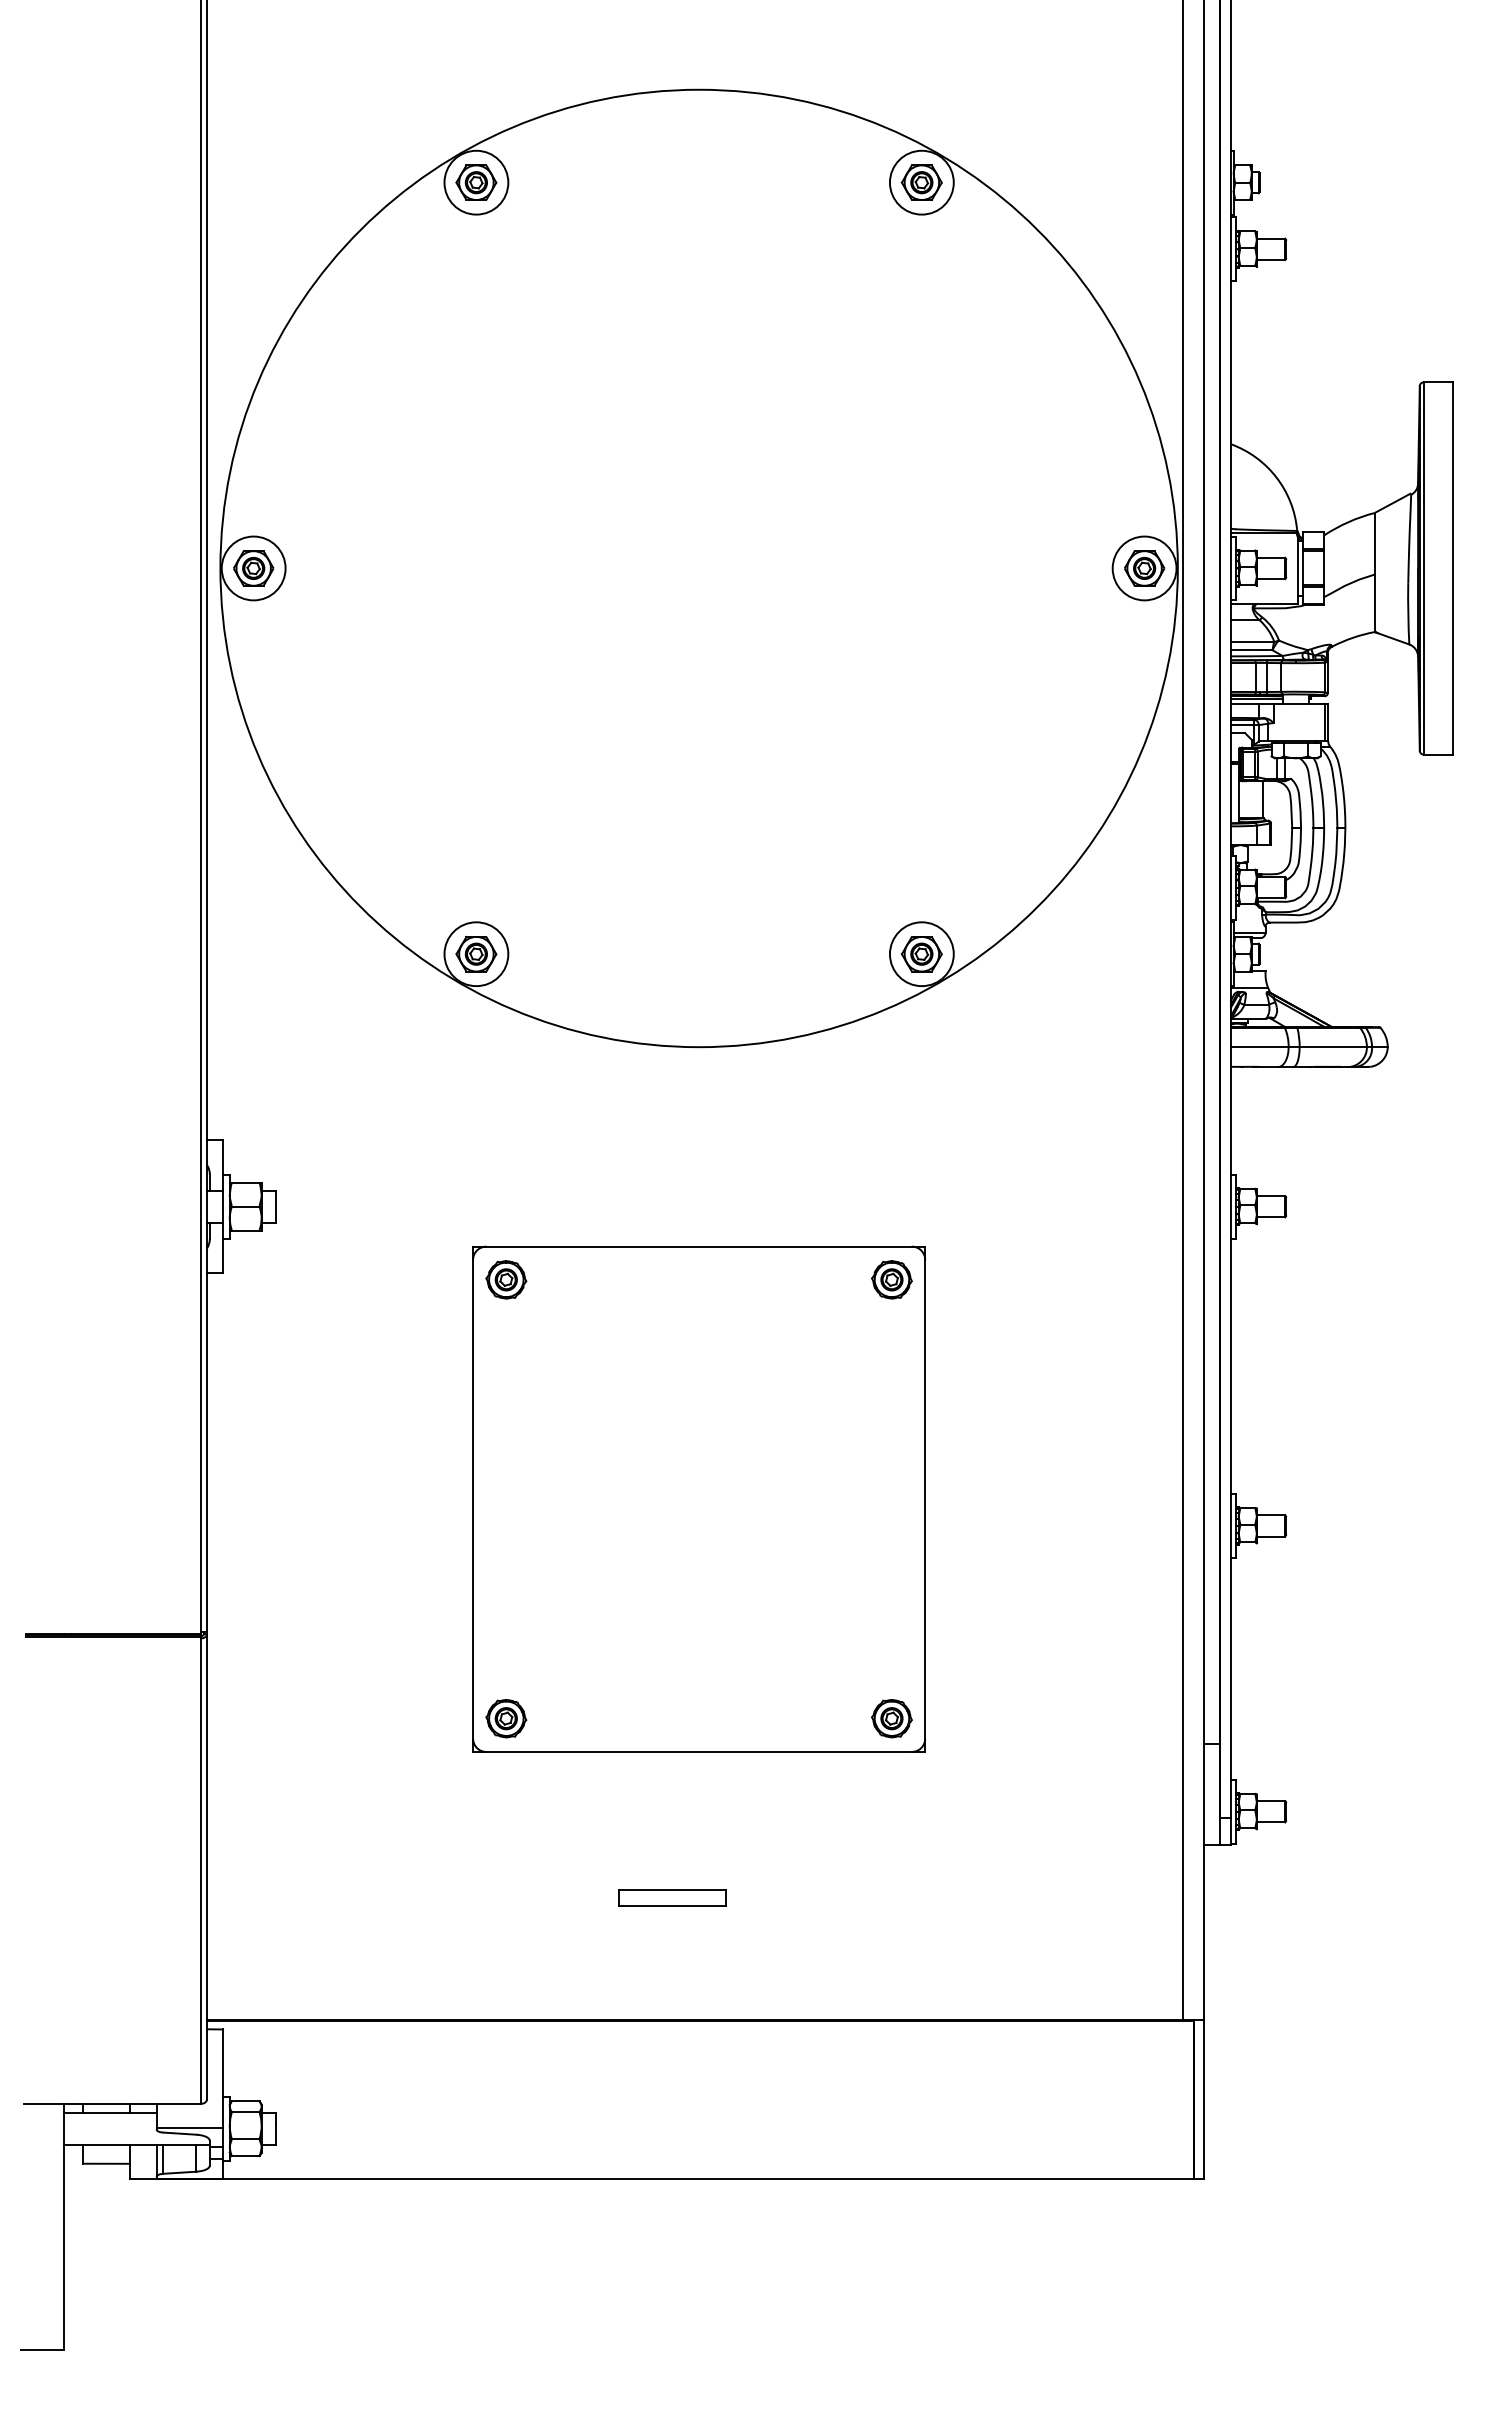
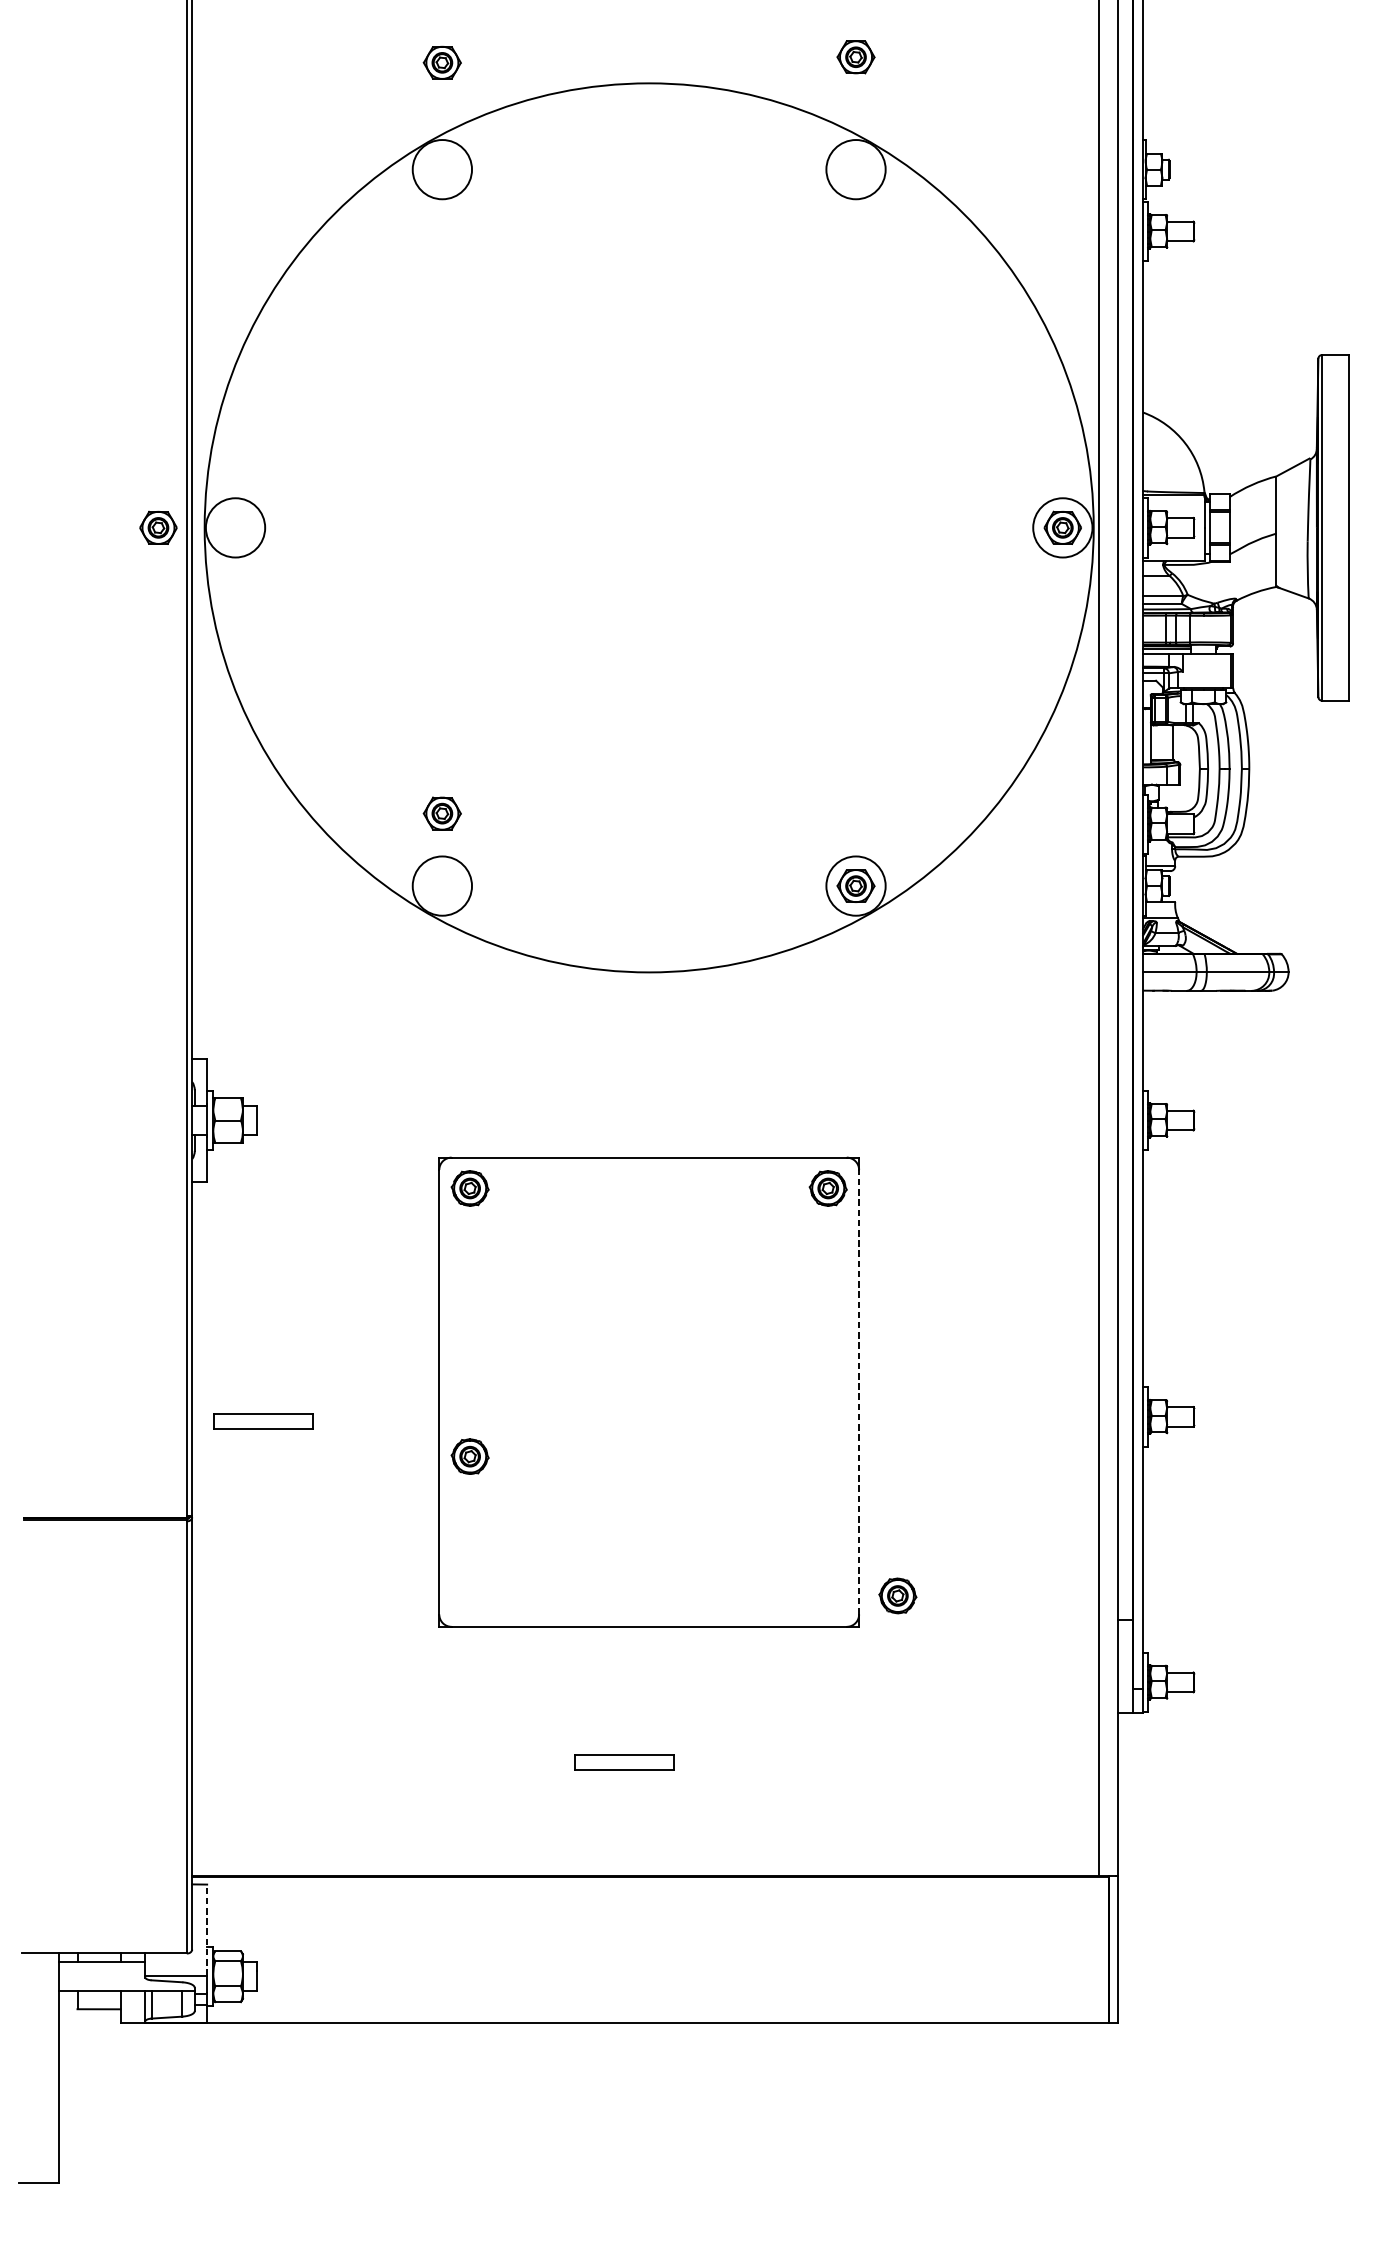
part: (476, 182) -> (442, 62), moved
part: (921, 182) -> (855, 57), moved
part: (253, 568) -> (158, 527), moved
part: (476, 953) -> (442, 812), moved
line: (925, 1498) -> (859, 1391), solid -> dashed
part: (283, 1530) -> (263, 1421), added
part: (506, 1718) -> (470, 1456), moved
part: (891, 1718) -> (897, 1595), moved
line: (223, 2078) -> (207, 1930), solid -> dashed

